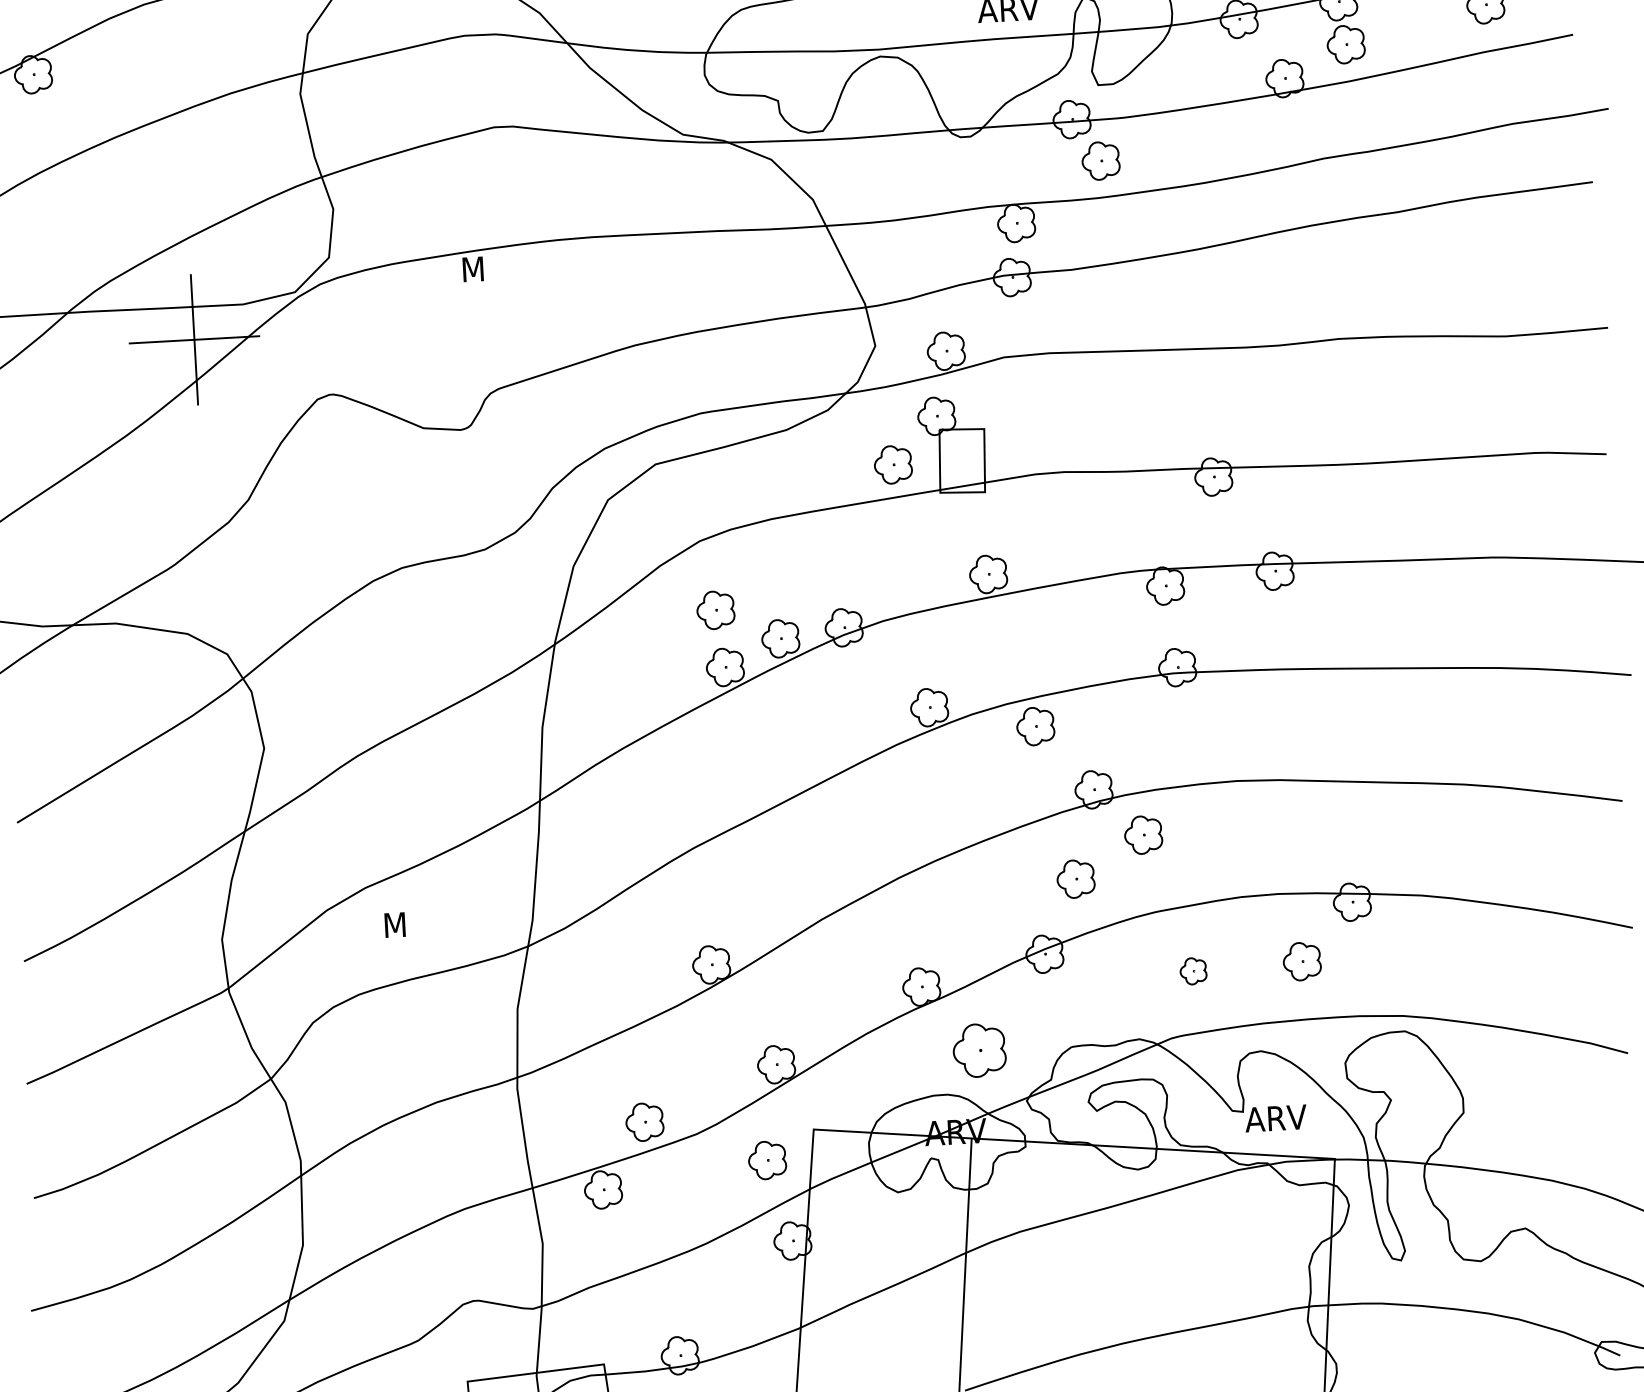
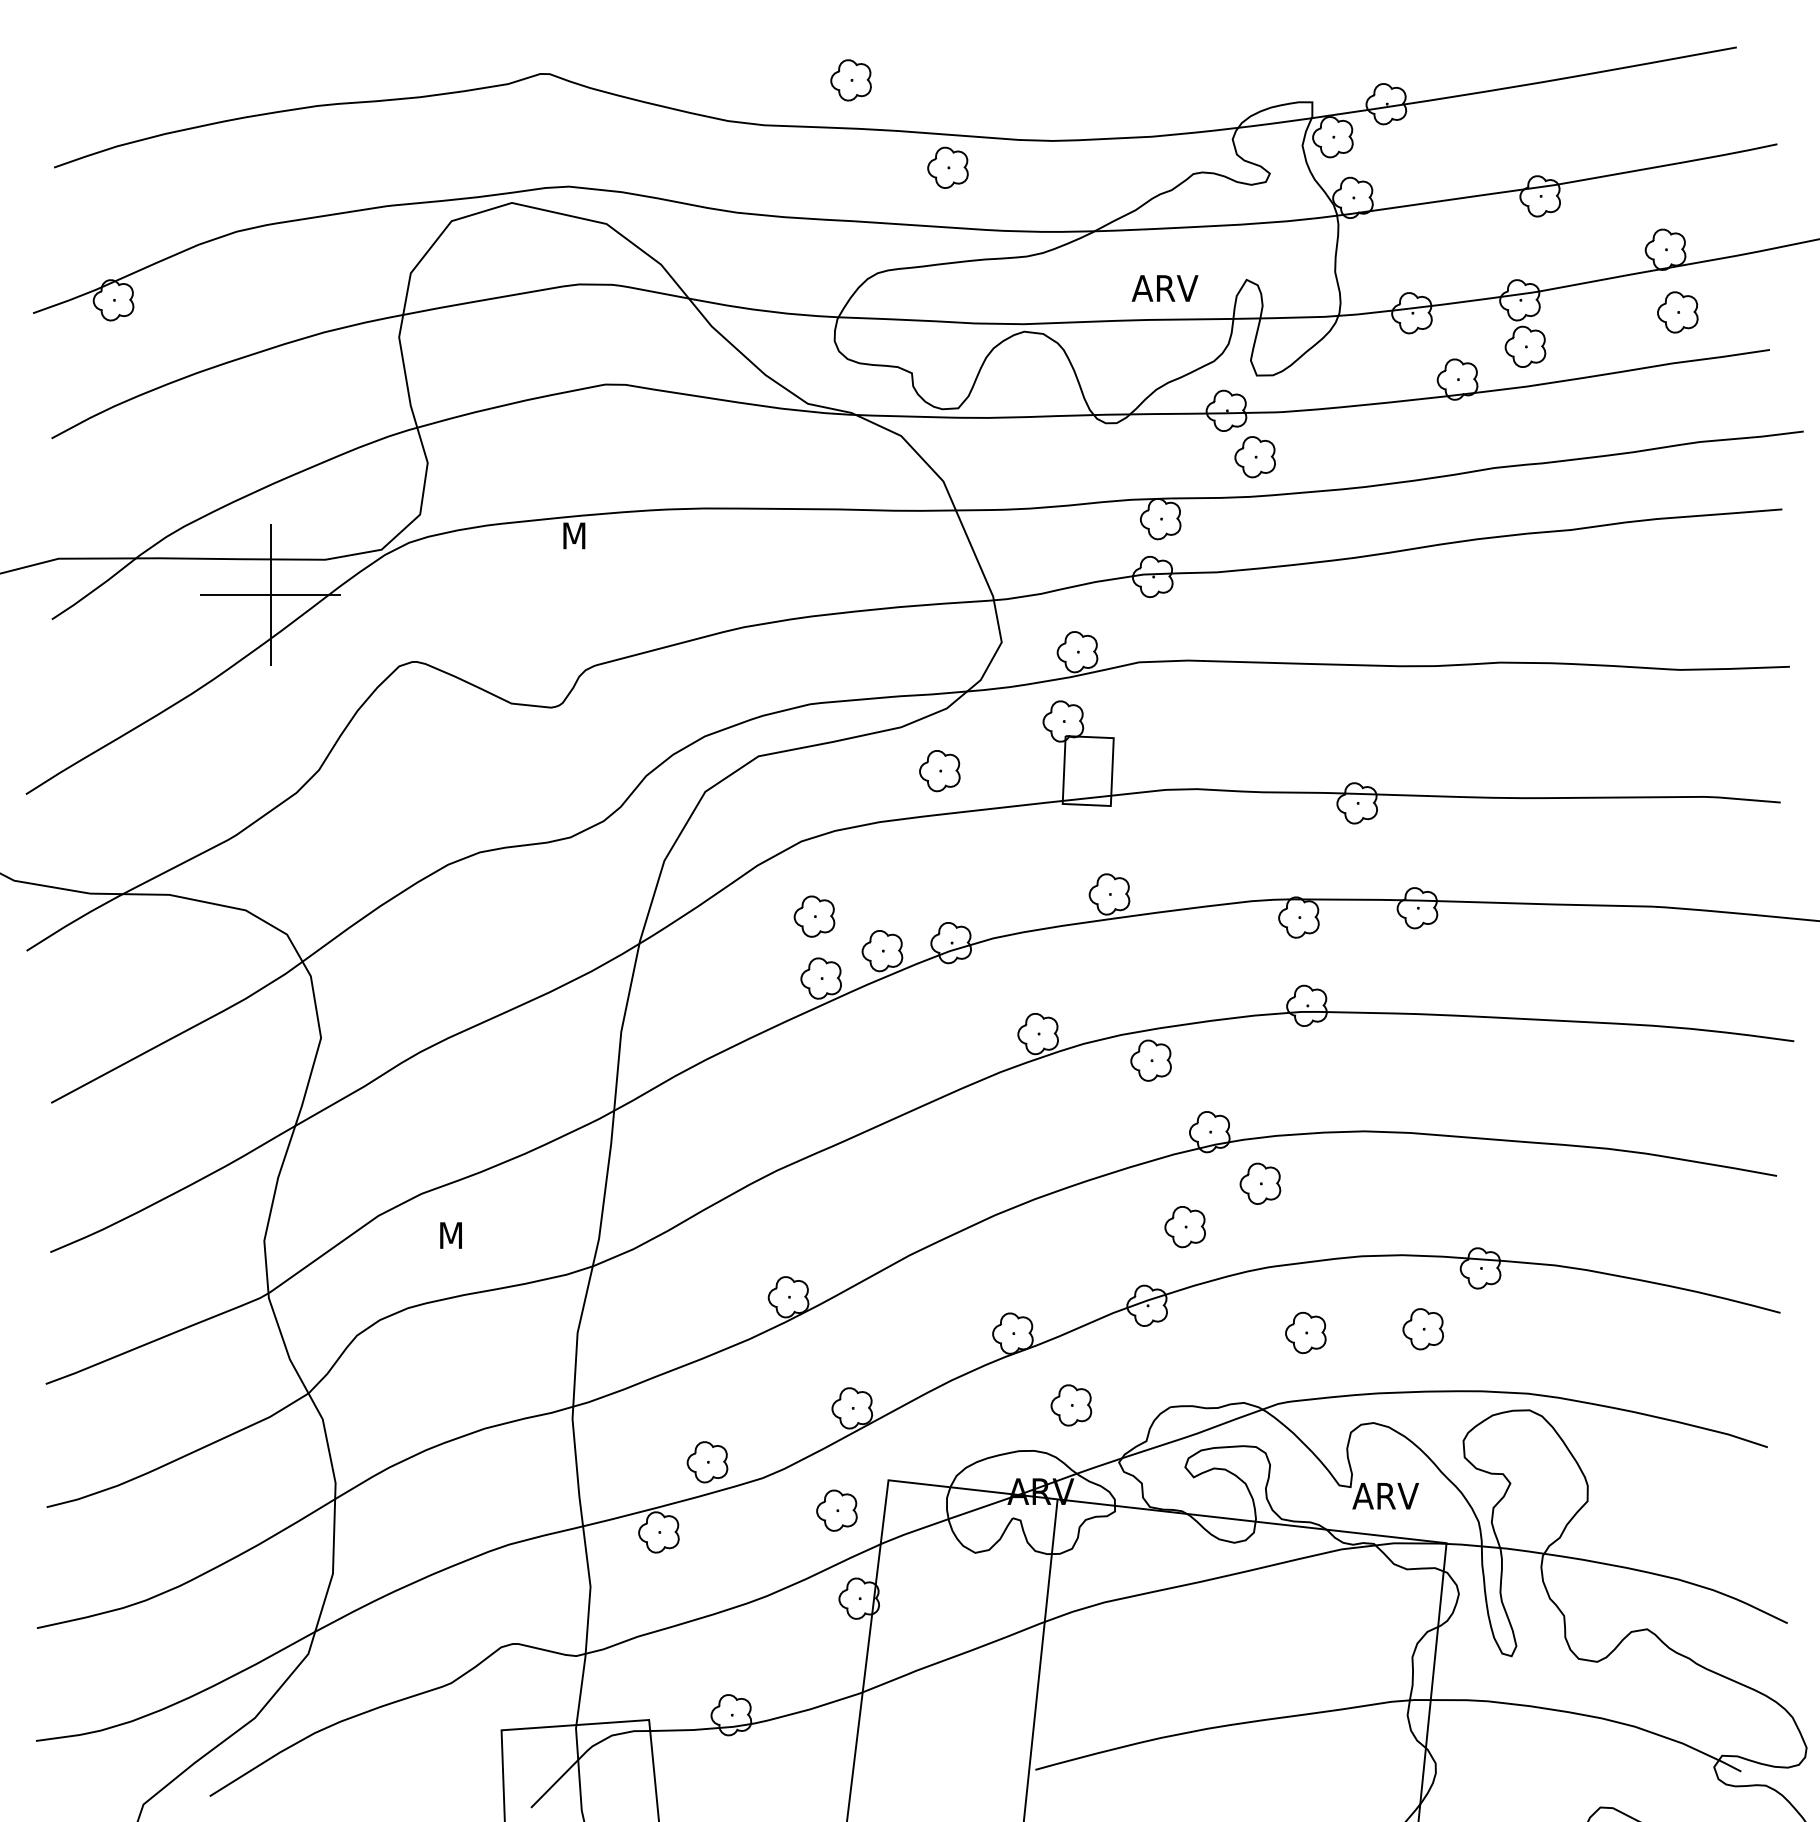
part: (892, 465) -> (939, 771), moved
part: (1193, 971) -> (1305, 1333), size x1.43
part: (979, 1050) -> (1071, 1405), size x0.71

